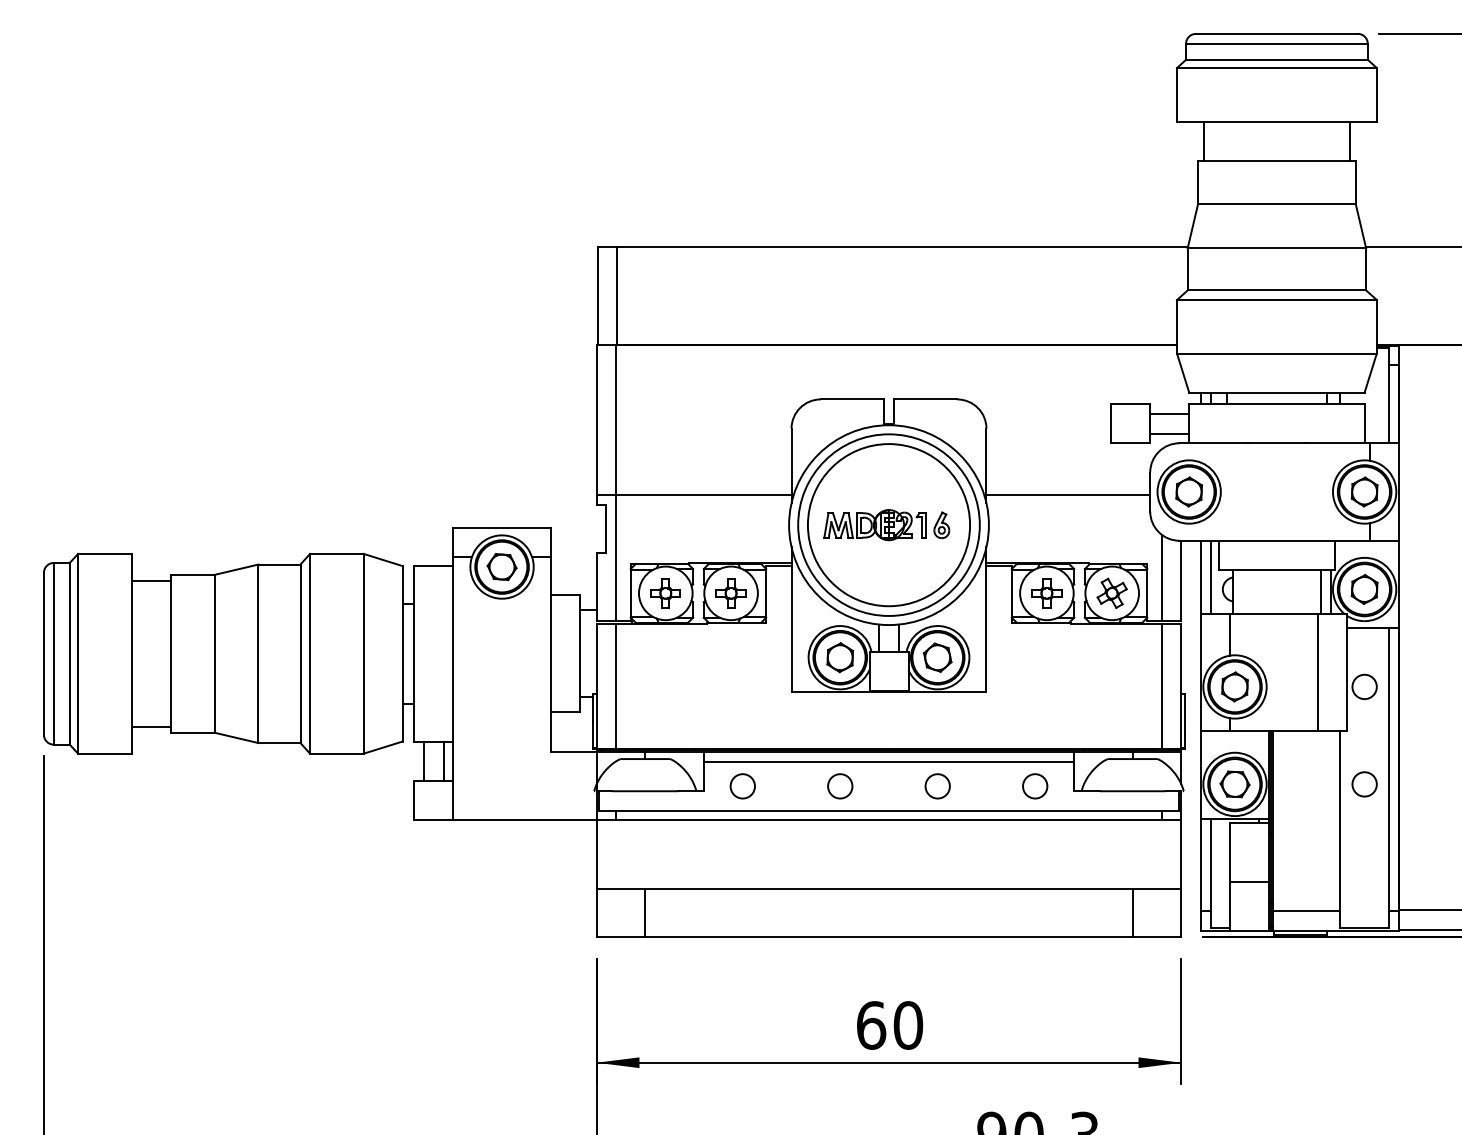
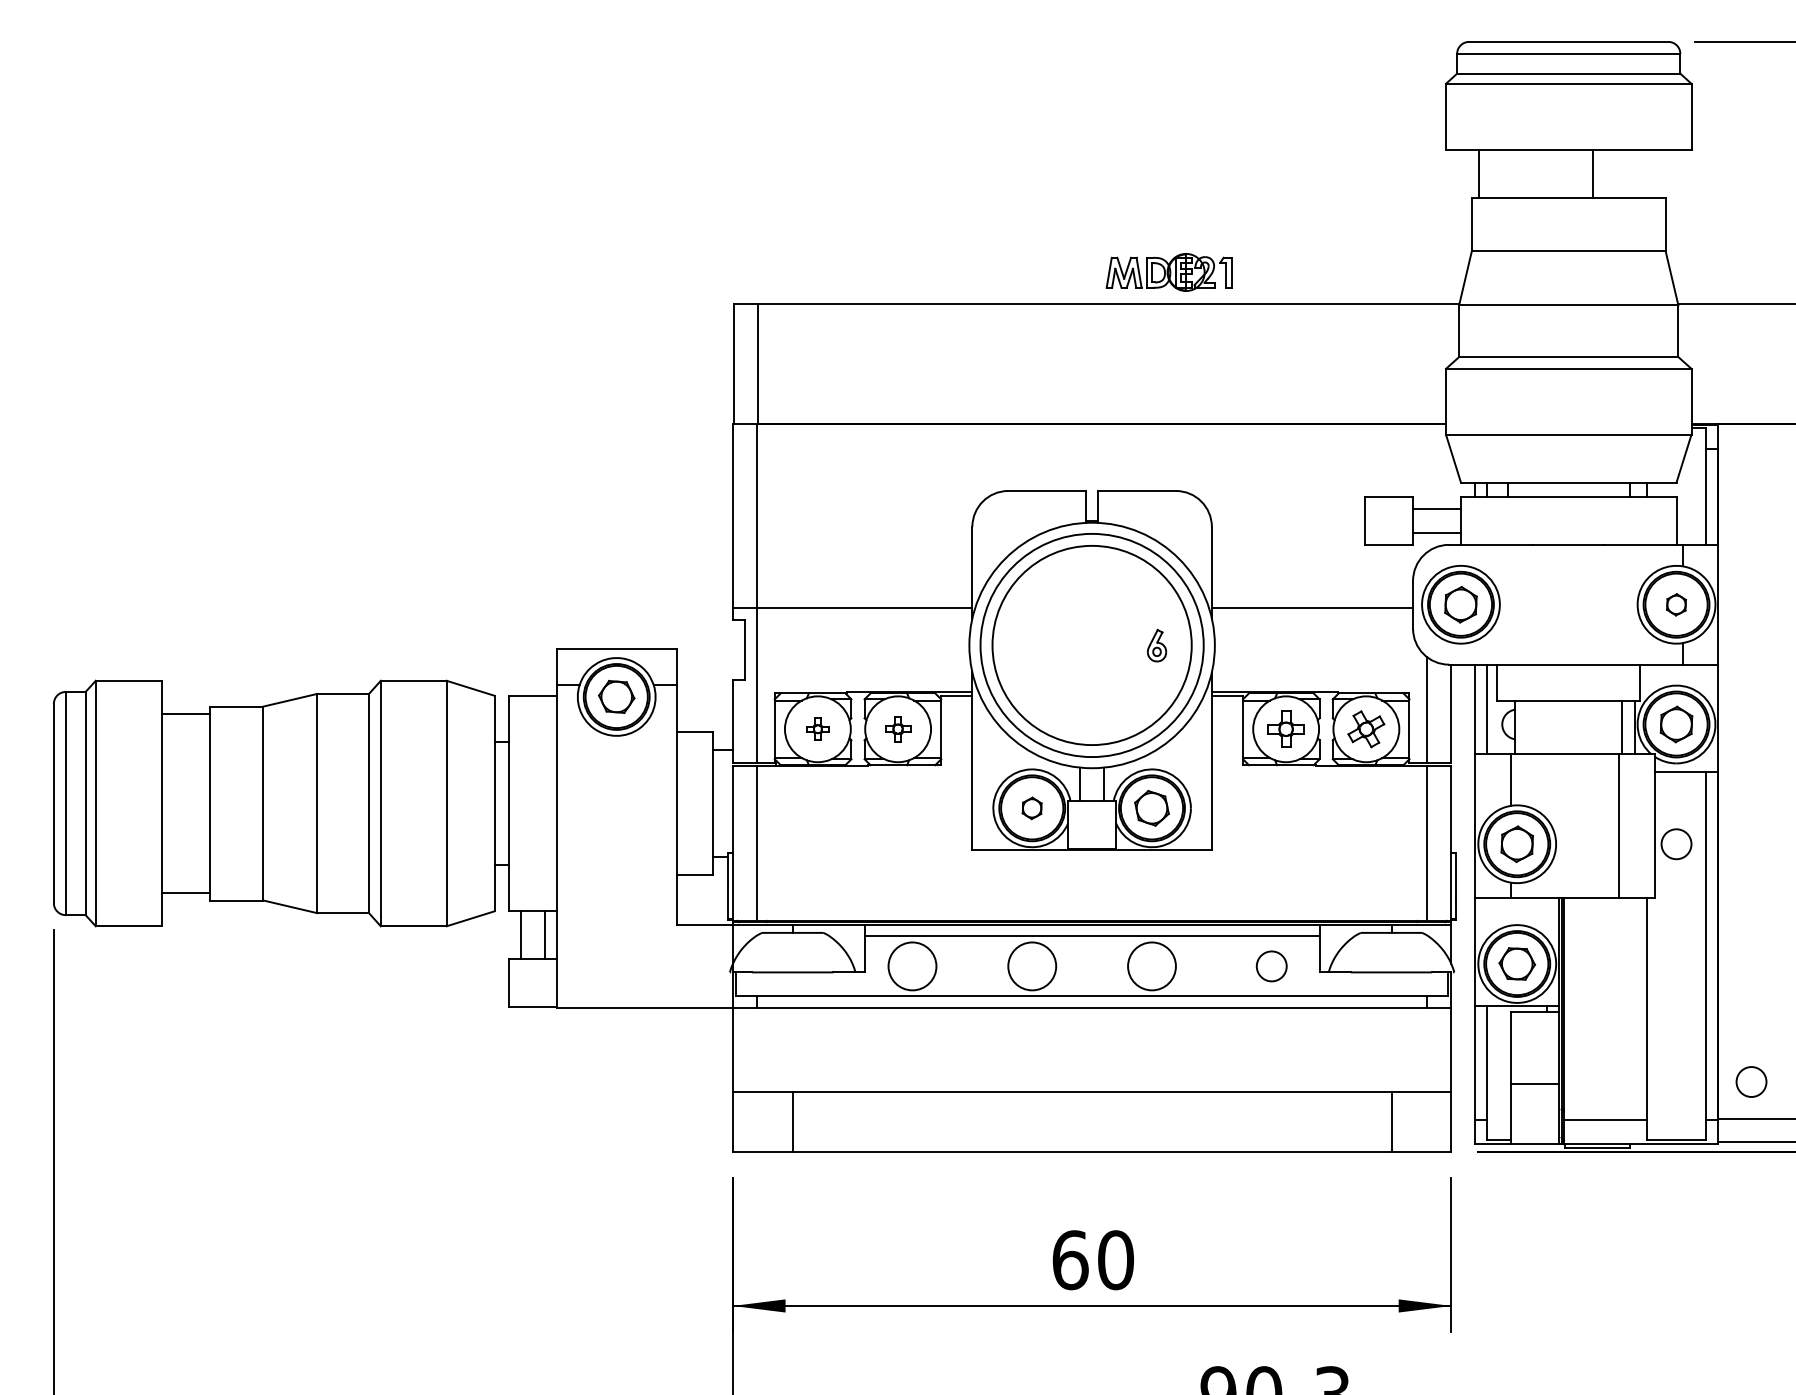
line: (1349, 141) -> (1592, 173), moved
part: (1364, 491) -> (1676, 604), size x0.6
part: (874, 525) -> (1168, 272), moved
part: (665, 592) -> (817, 728), size x0.6
part: (730, 592) -> (897, 728), size x0.7
part: (839, 657) -> (1031, 808), size x0.6
circle: (1364, 783) -> (1751, 1081), moved
circle: (742, 786) -> (912, 966), size x1.6
circle: (840, 786) -> (1032, 966), size x1.6
circle: (937, 786) -> (1151, 966), size x1.6

